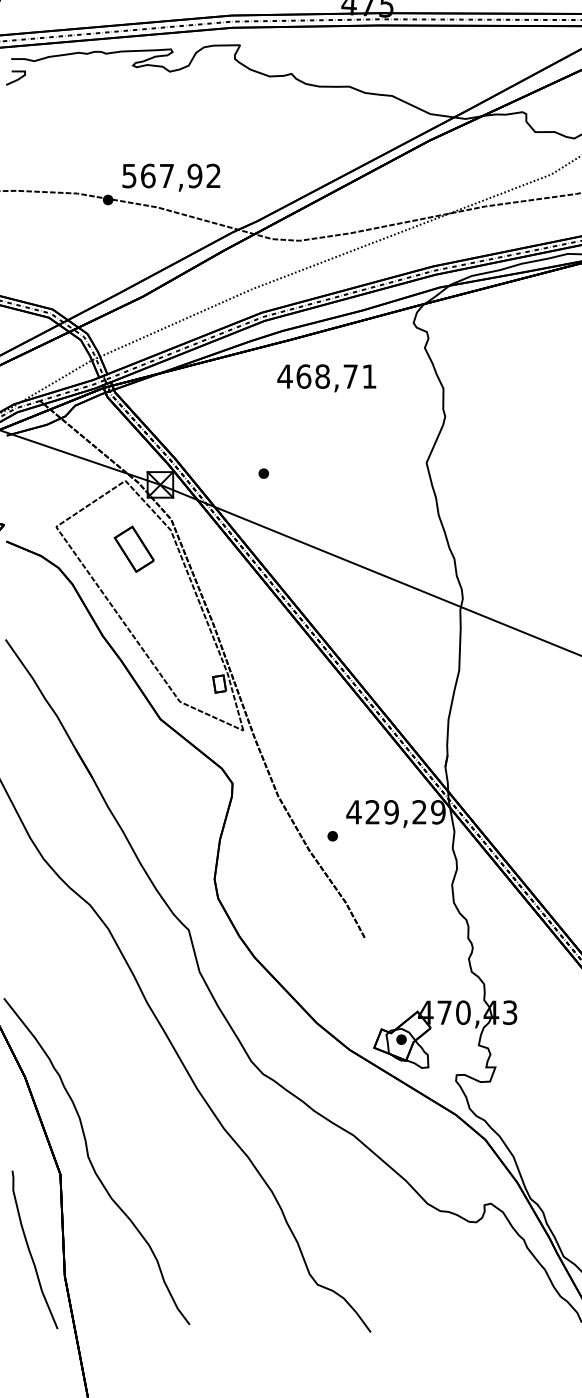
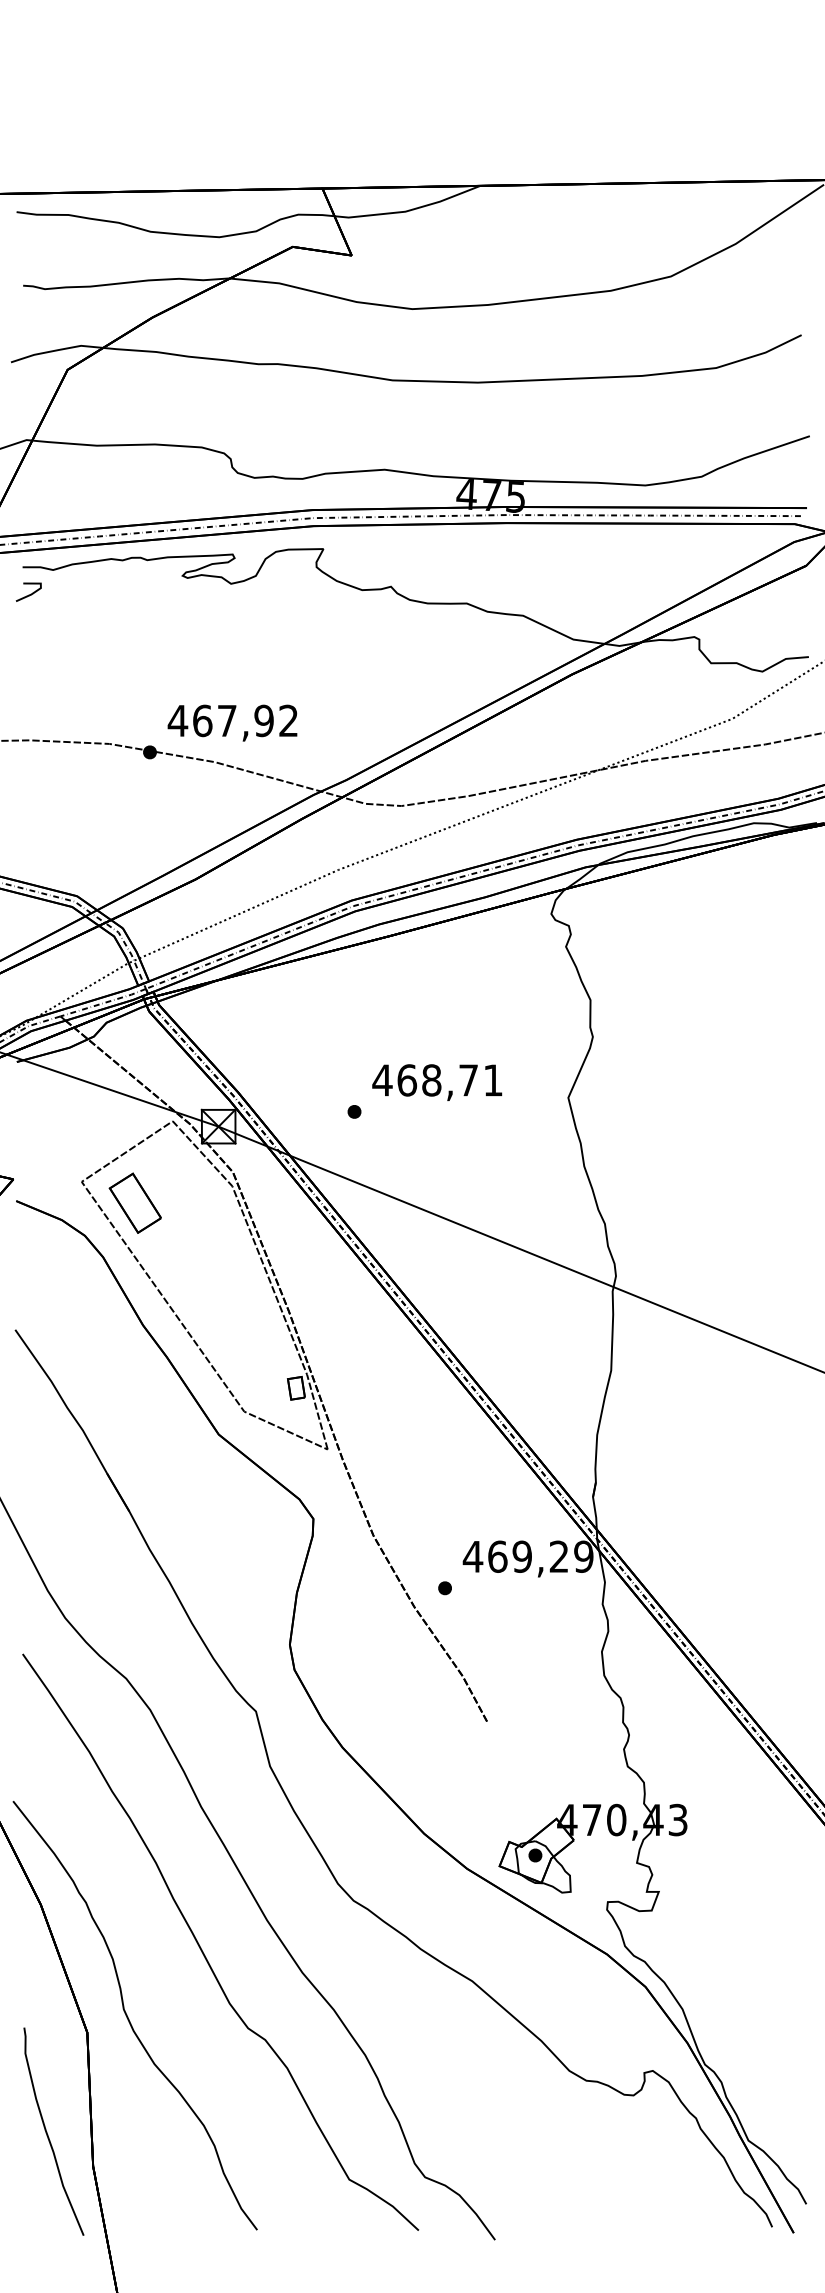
text: (129, 176) -> (177, 721), 567,92 -> 467,92
text: (326, 378) -> (437, 1082), moved
part: (133, 548) -> (134, 1202), moved
text: (372, 812) -> (497, 1556), 429,29 -> 469,29
curve: (148, 1111) -> (202, 1949), added

